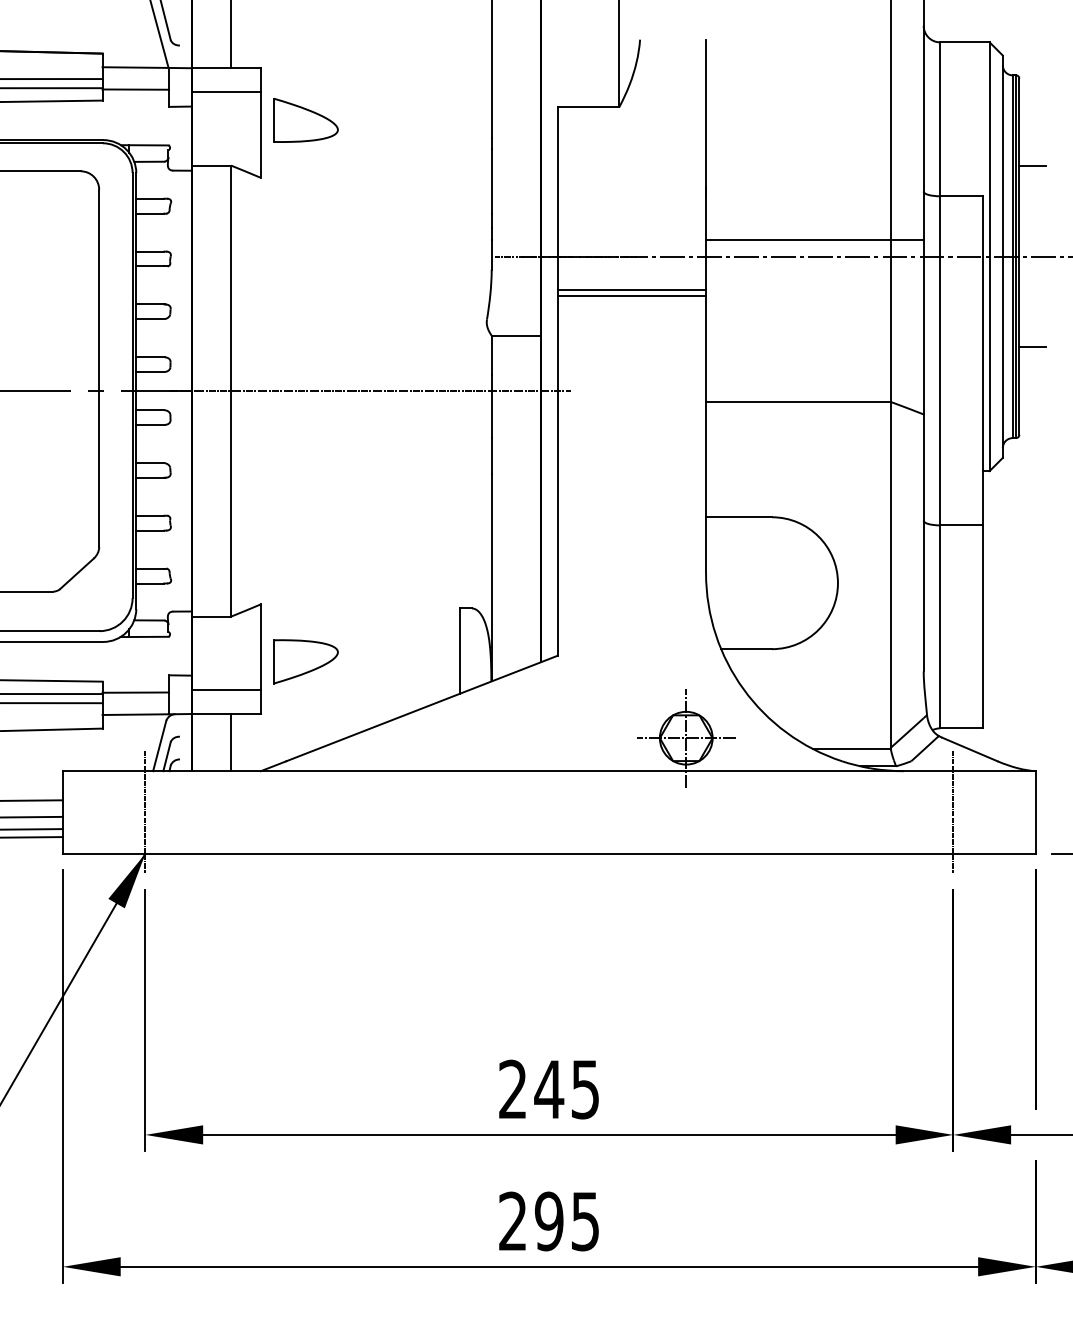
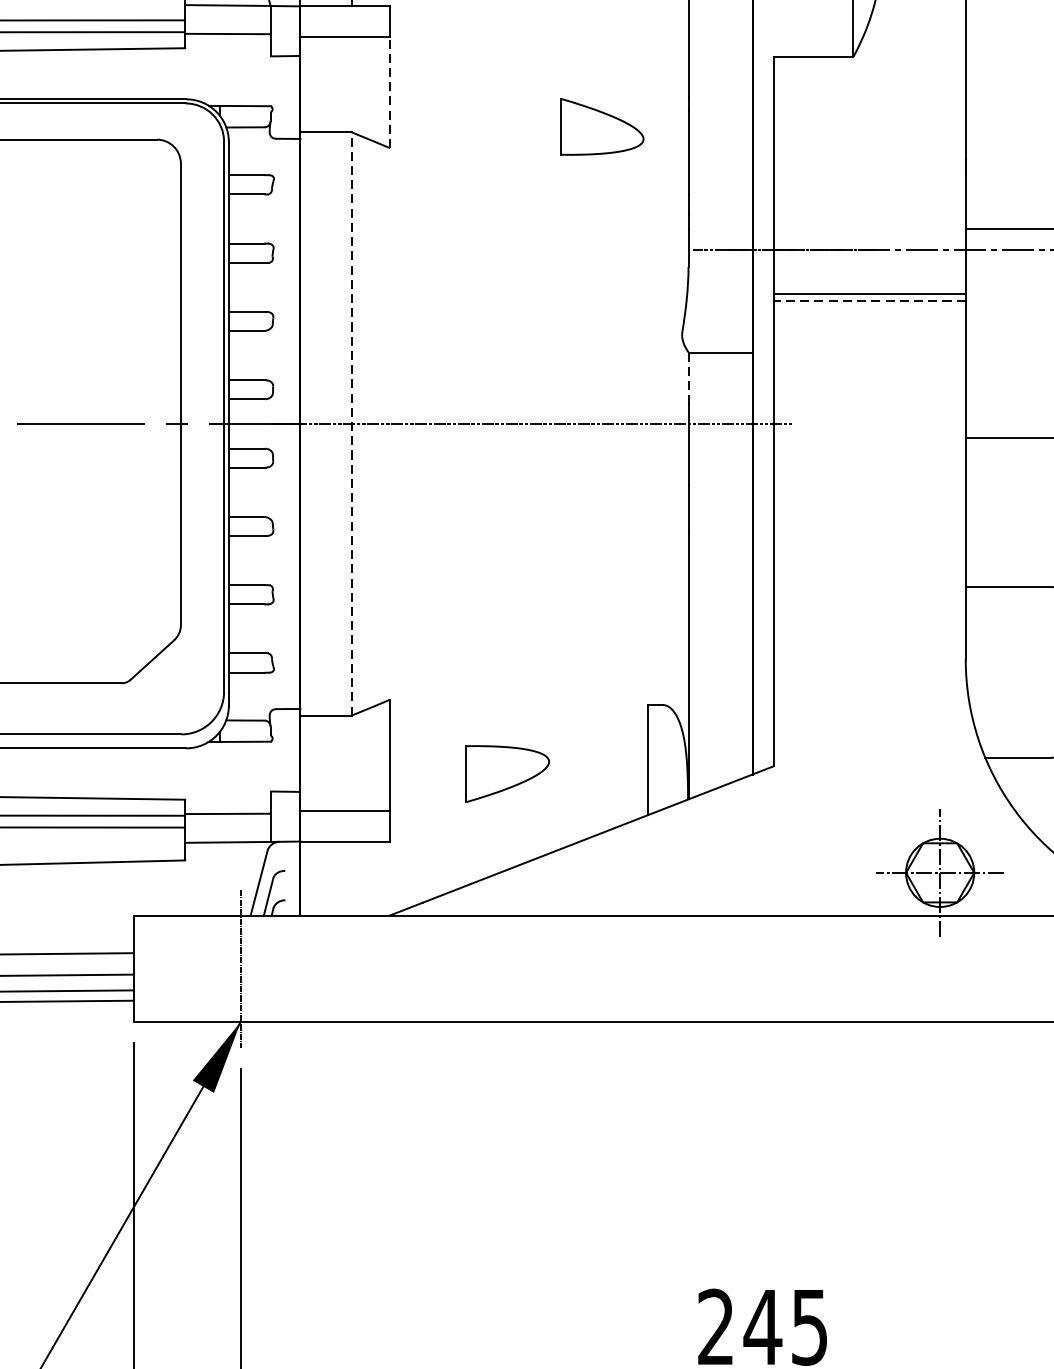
part: (305, 120) -> (601, 126), moved
line: (260, 135) -> (389, 93), solid -> dashed
line: (631, 296) -> (869, 301), solid -> dashed
line: (491, 355) -> (688, 377), solid -> dashed
line: (231, 391) -> (352, 424), solid -> dashed
part: (305, 661) -> (507, 773), moved
line: (231, 742) -> (352, 878), removed

